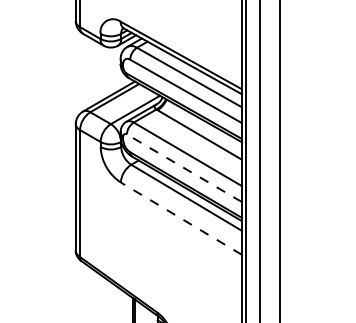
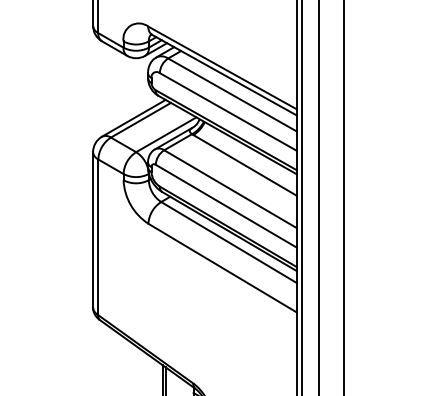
line: (184, 168) -> (226, 206), dashed -> solid
line: (180, 218) -> (221, 267), dashed -> solid

